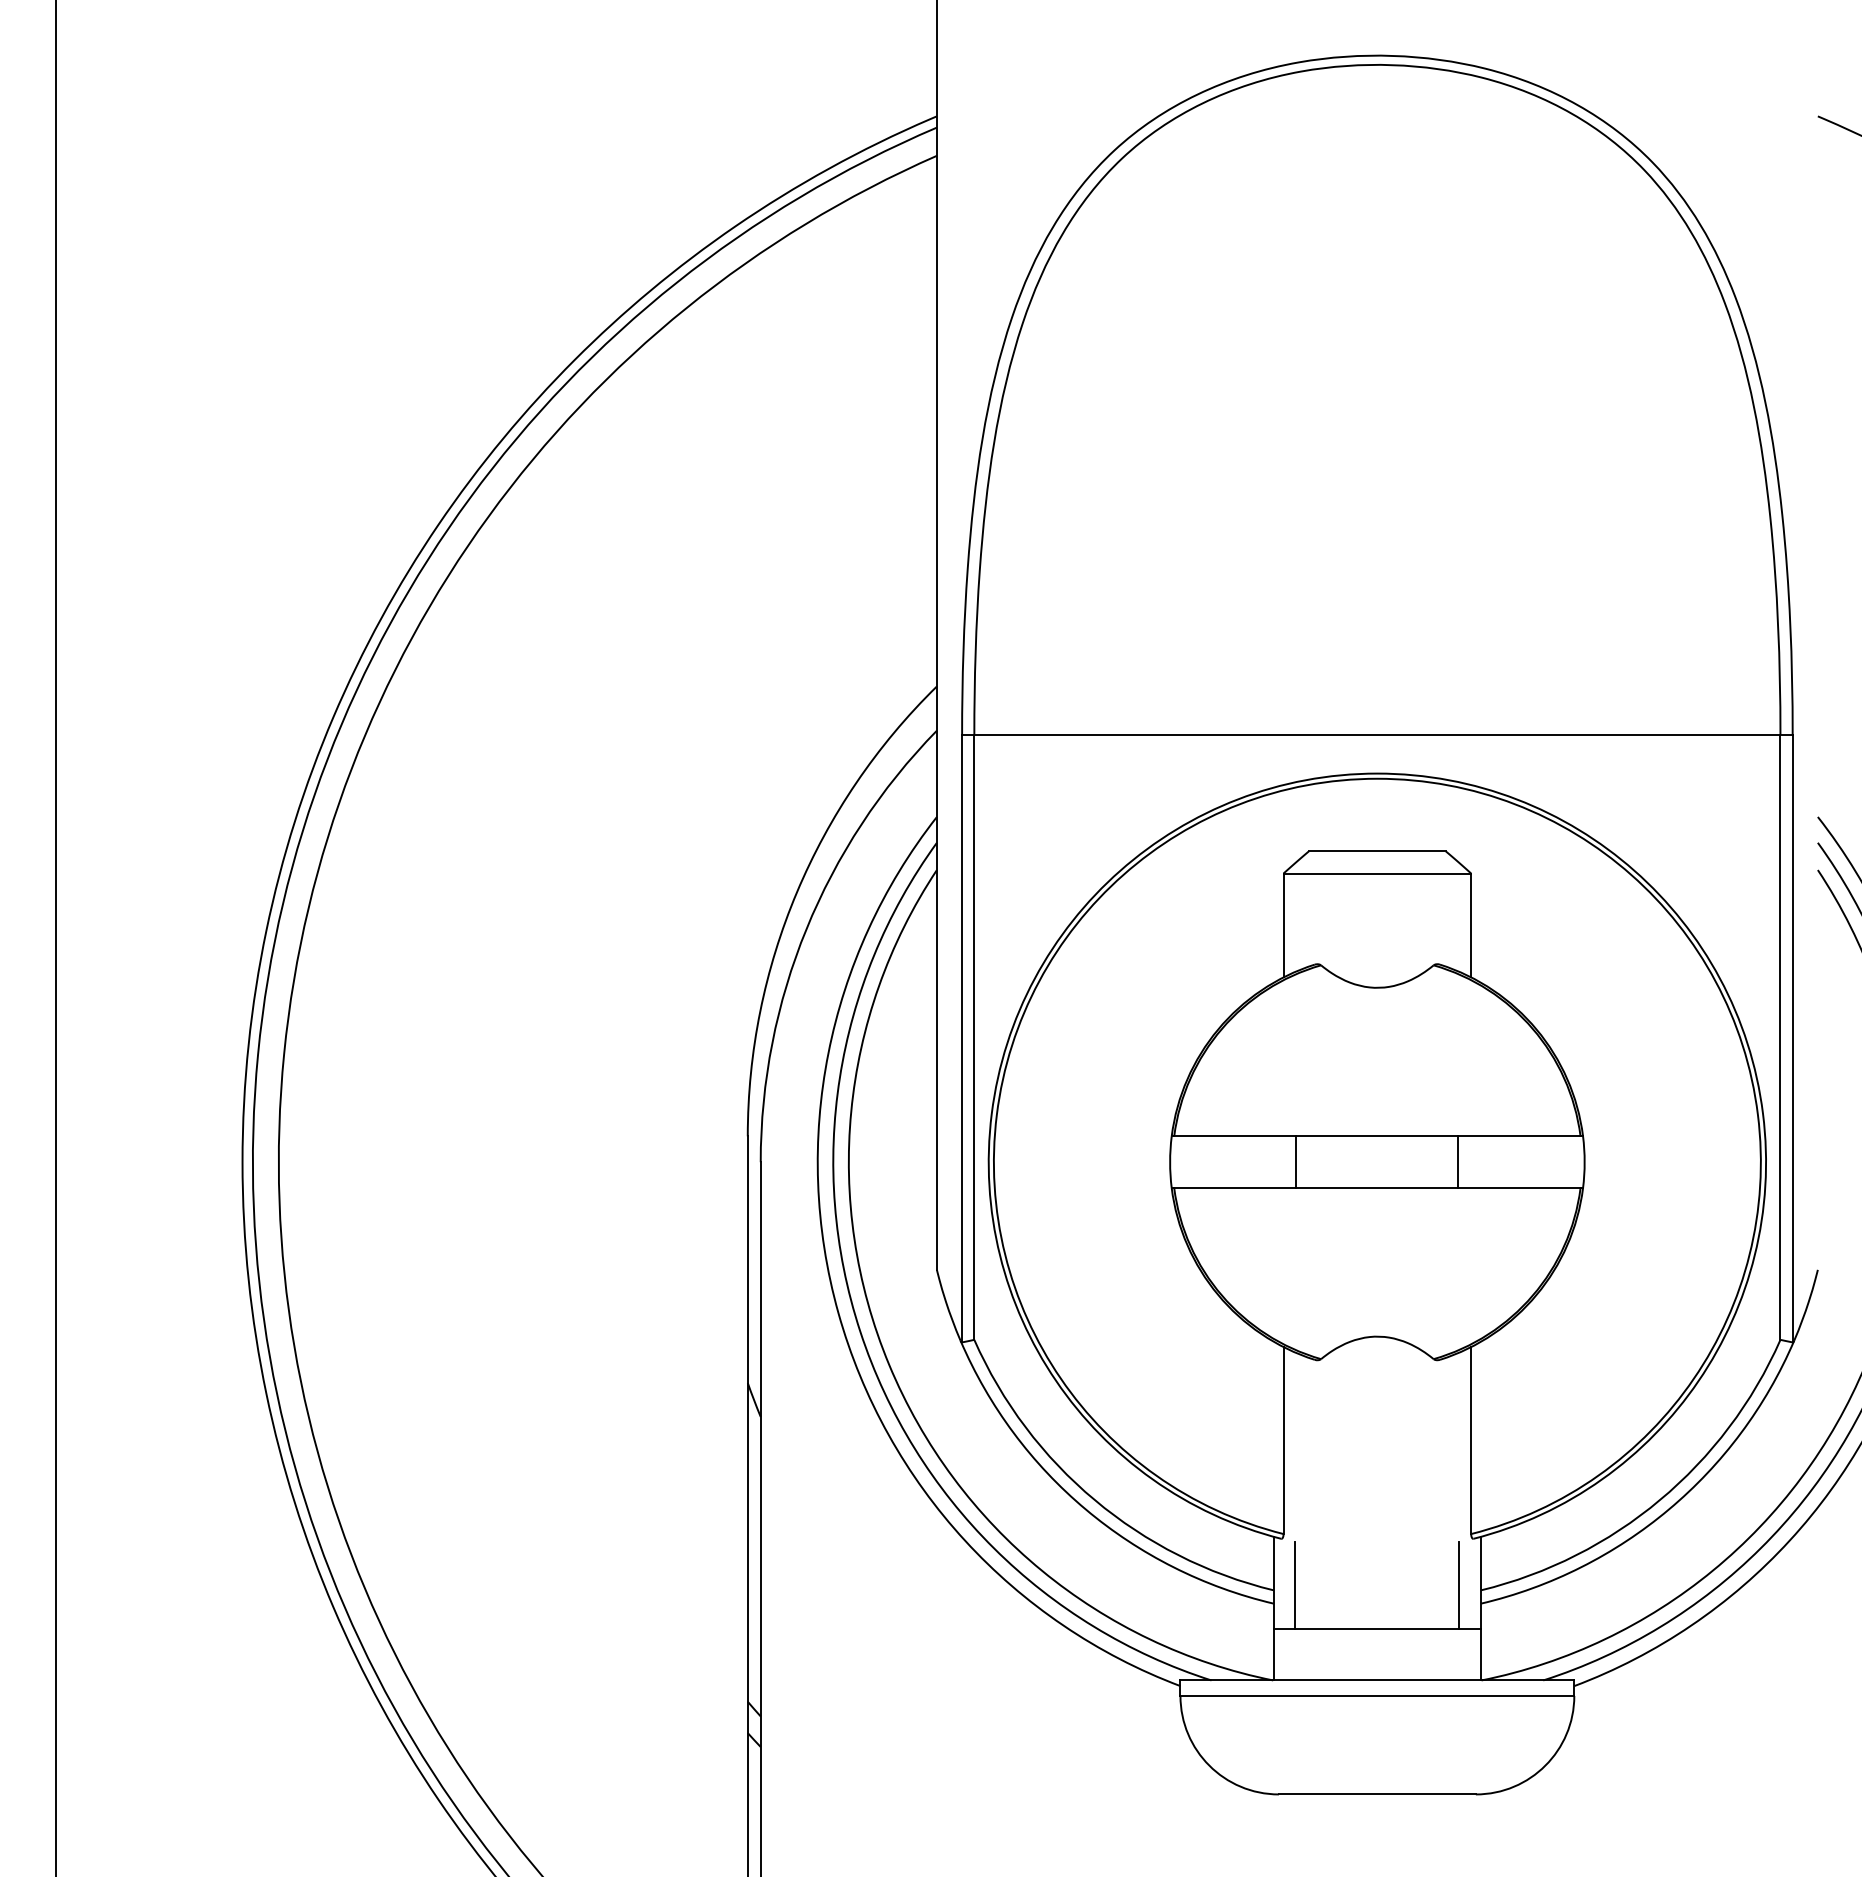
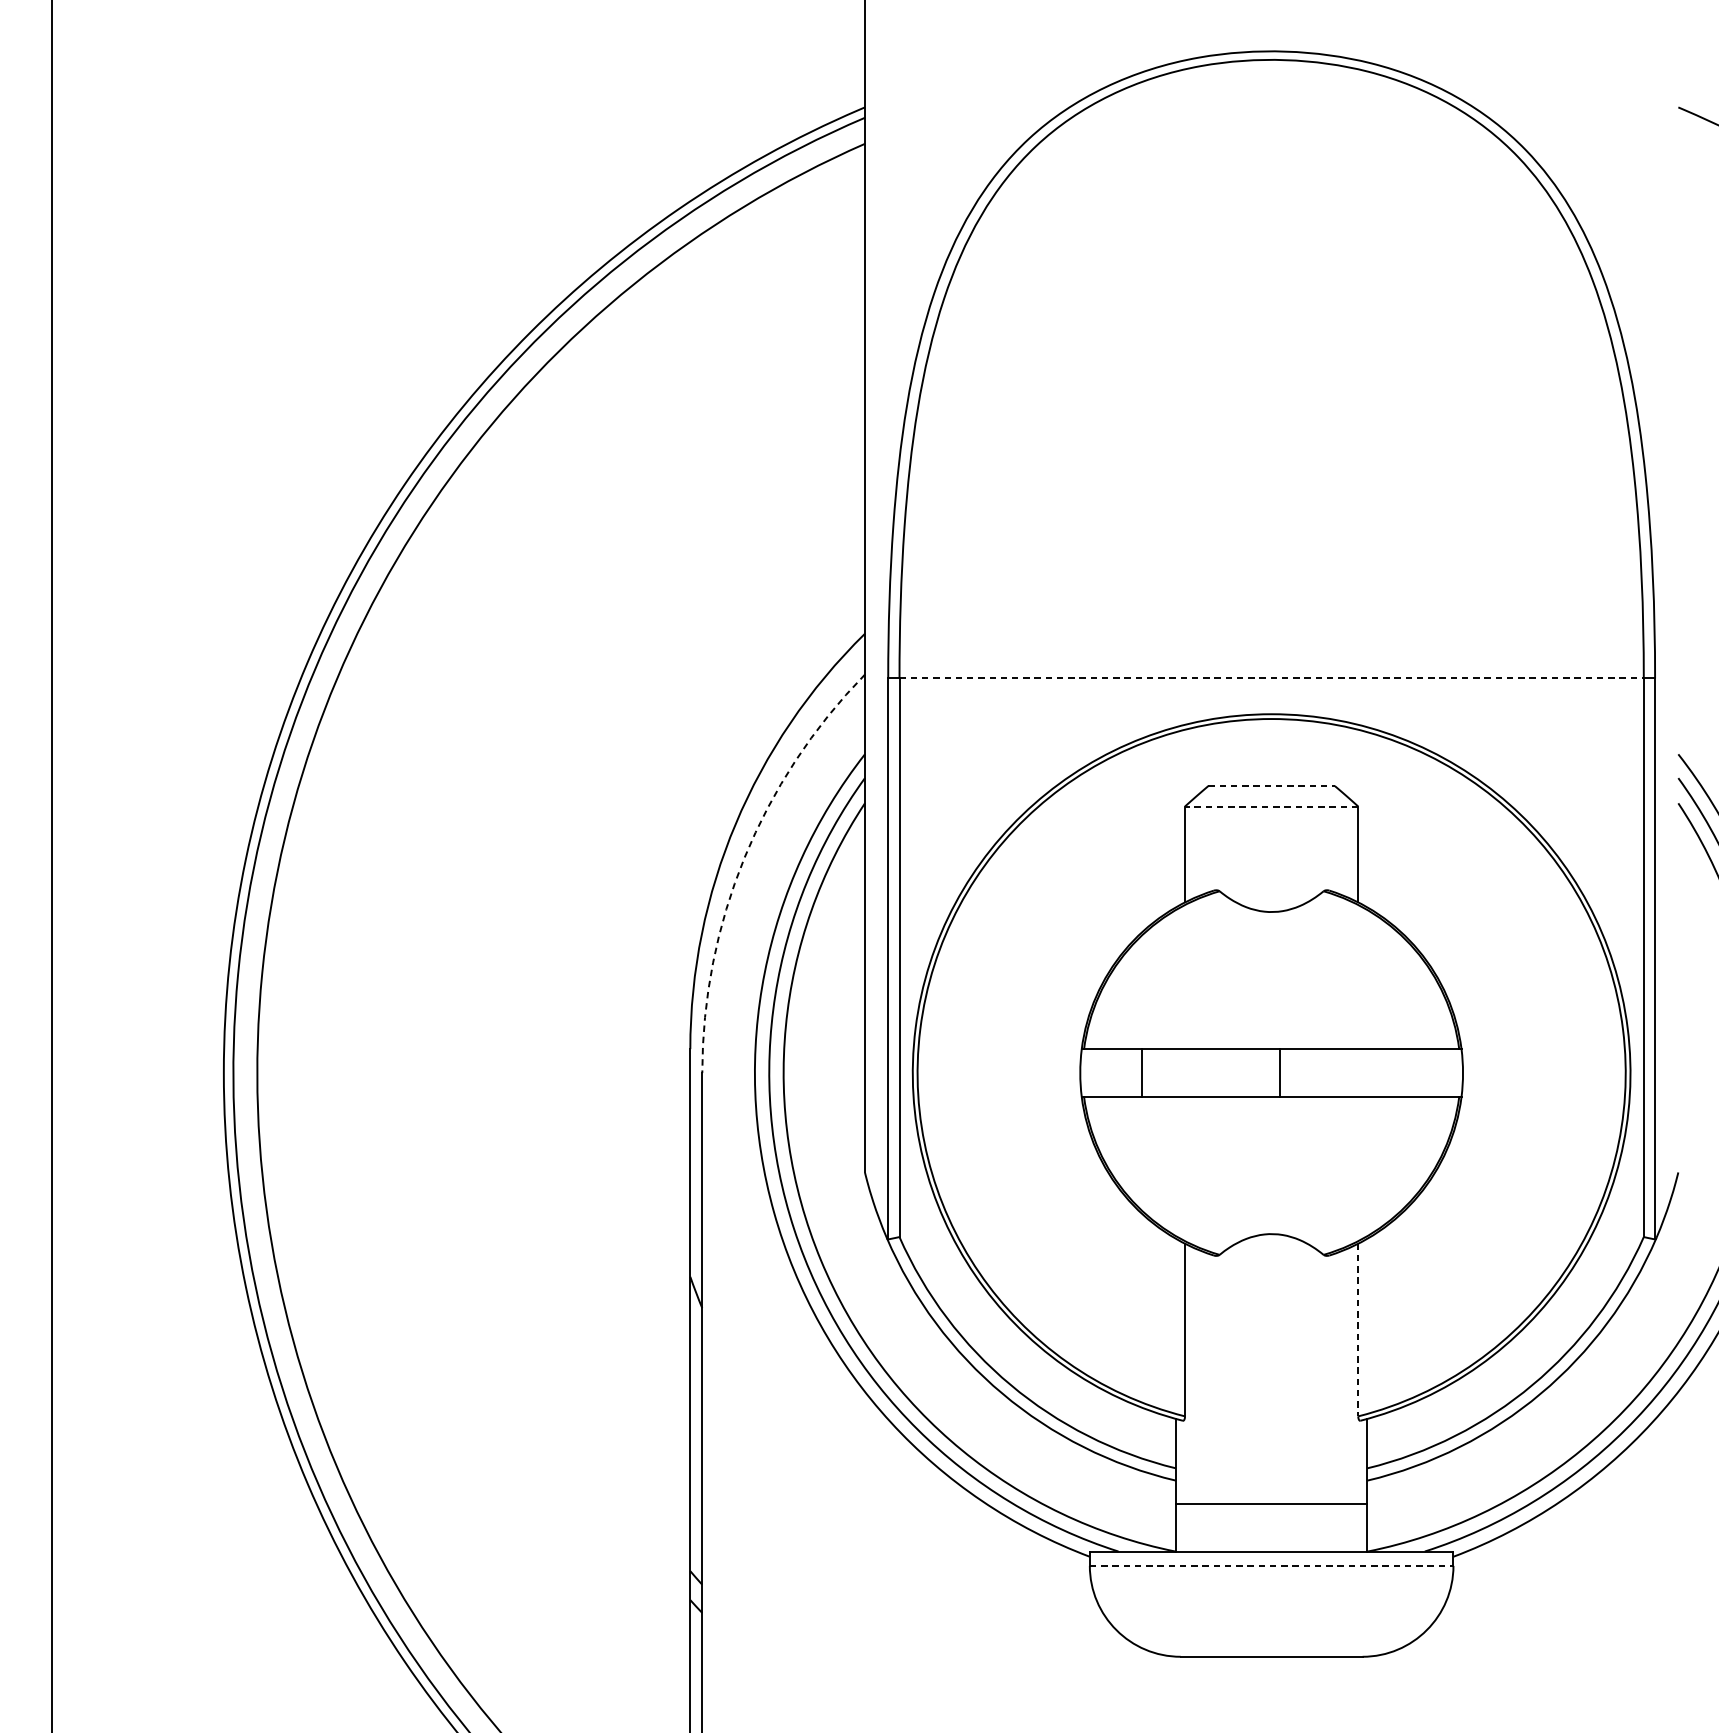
line: (1377, 734) -> (1271, 678), solid -> dashed
line: (1377, 851) -> (1271, 786), solid -> dashed
line: (1377, 873) -> (1271, 806), solid -> dashed
arc: (806, 929) -> (744, 858), solid -> dashed
line: (1296, 1162) -> (1142, 1073), moved
line: (1458, 1162) -> (1280, 1073), moved
line: (1471, 1441) -> (1358, 1330), solid -> dashed
line: (1295, 1585) -> (1196, 1463), removed
line: (1459, 1585) -> (1347, 1463), removed
line: (1377, 1695) -> (1271, 1565), solid -> dashed

